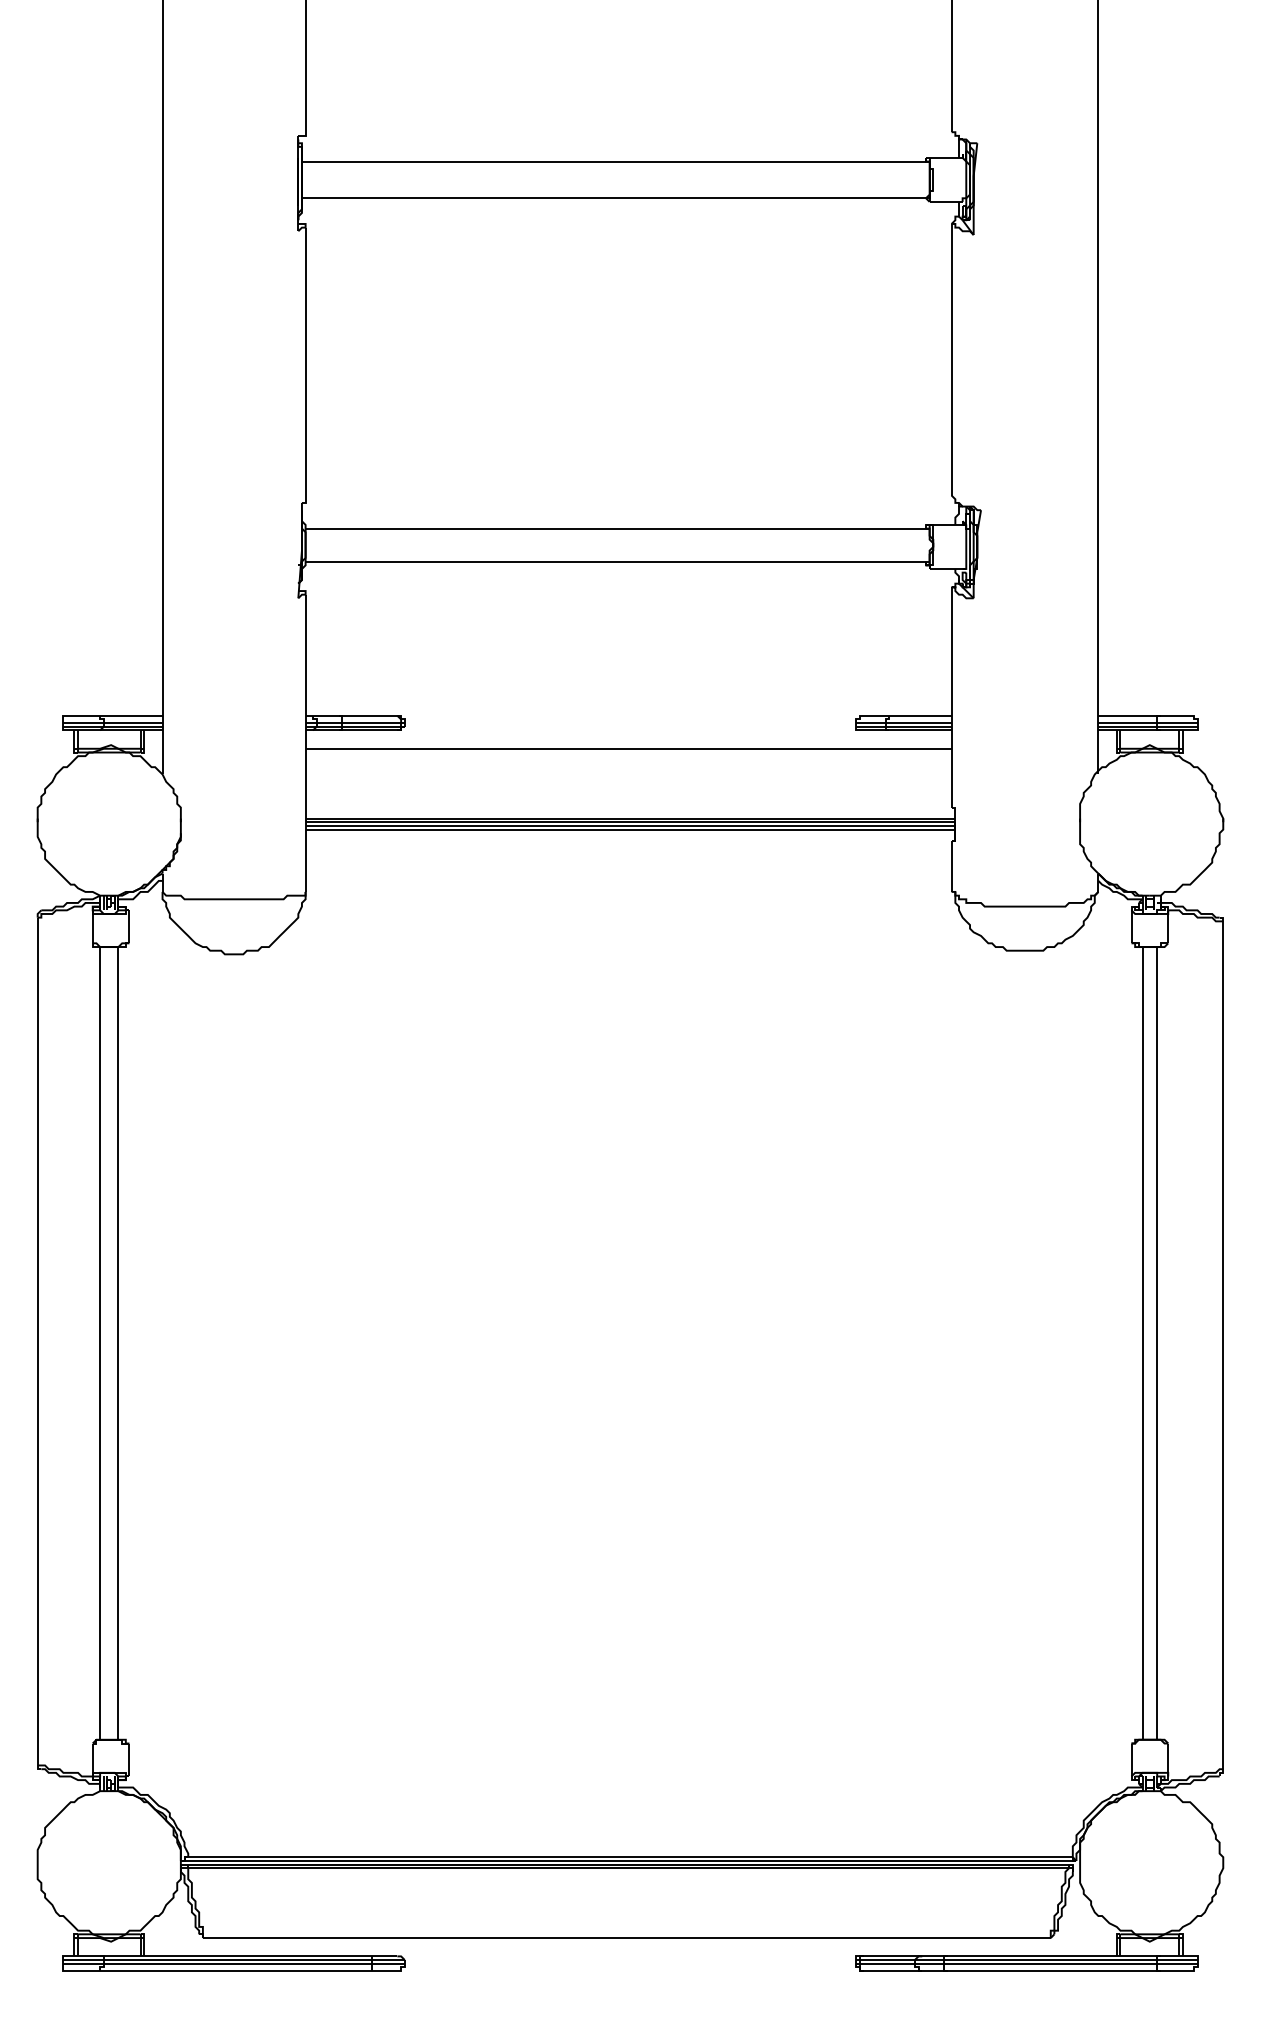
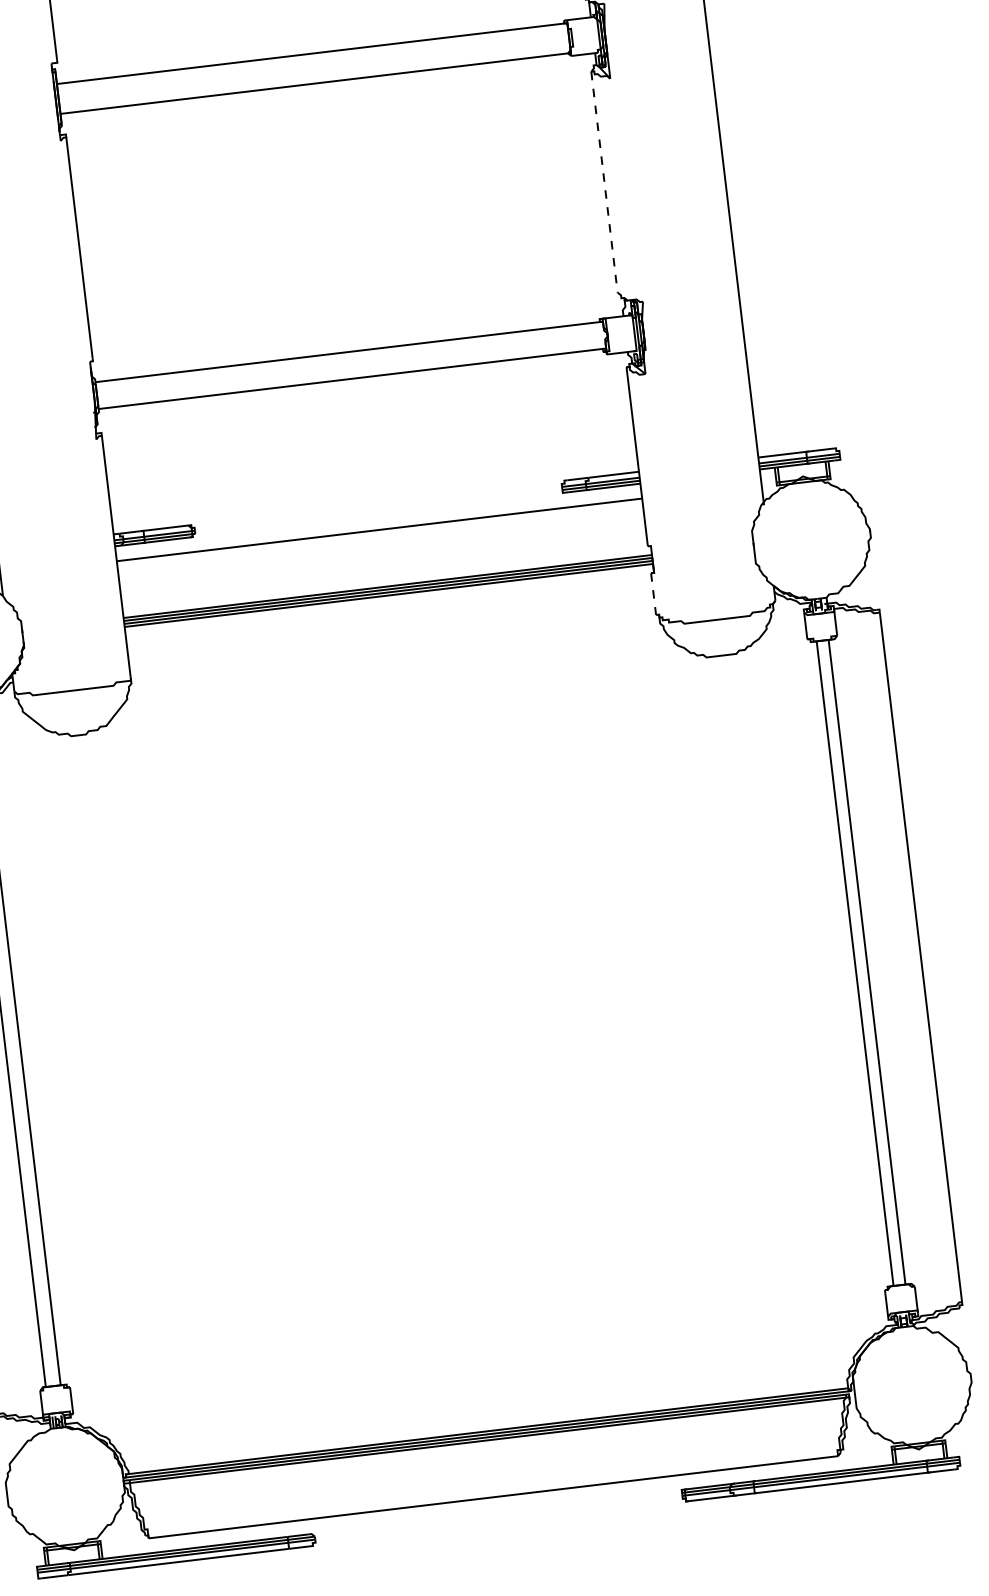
line: (951, 359) -> (604, 182), solid -> dashed
line: (951, 866) -> (653, 594), solid -> dashed

